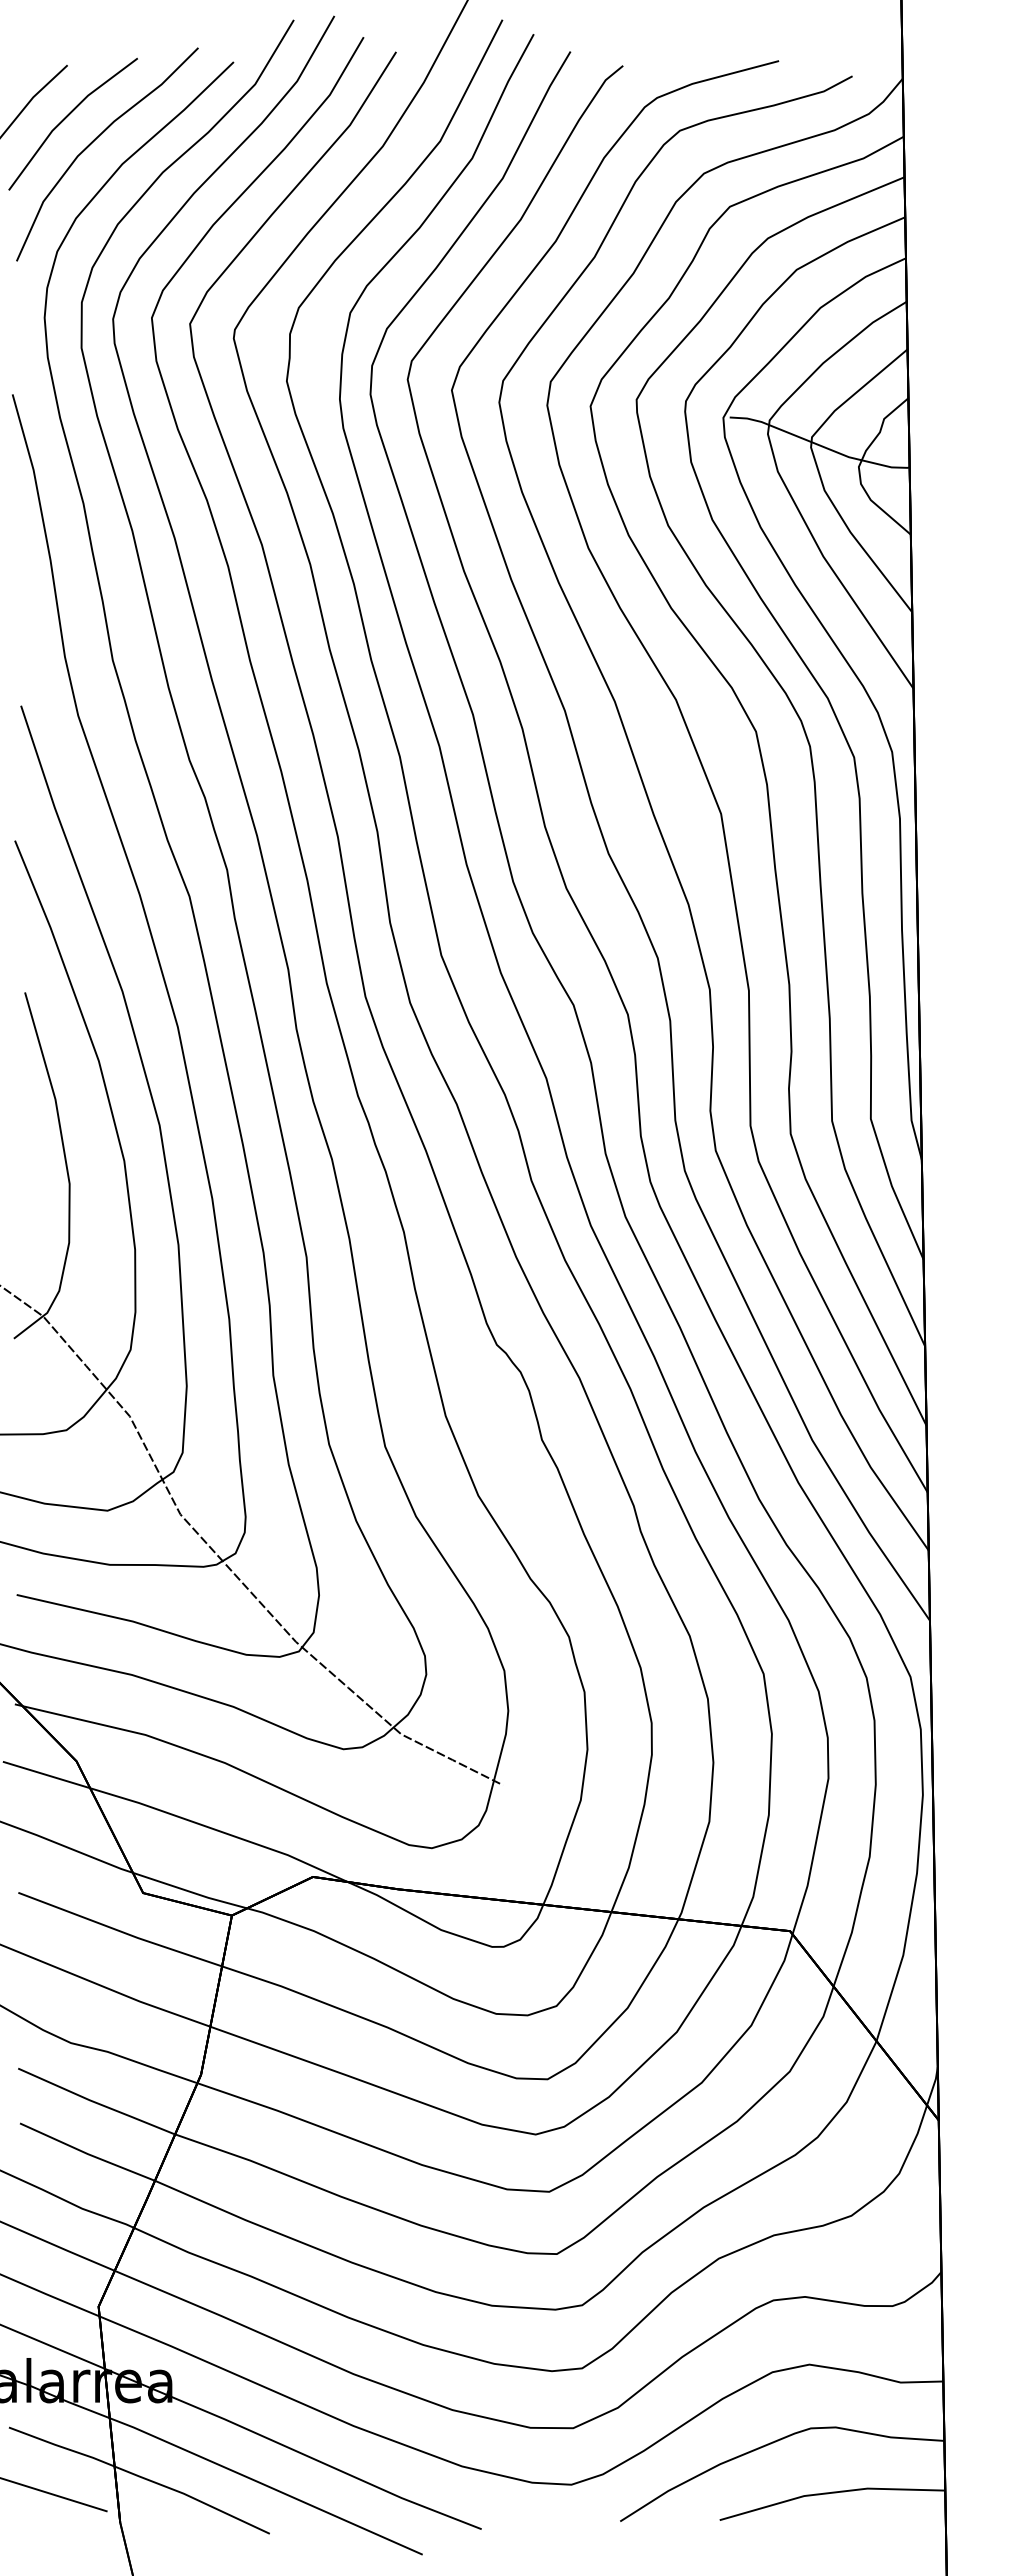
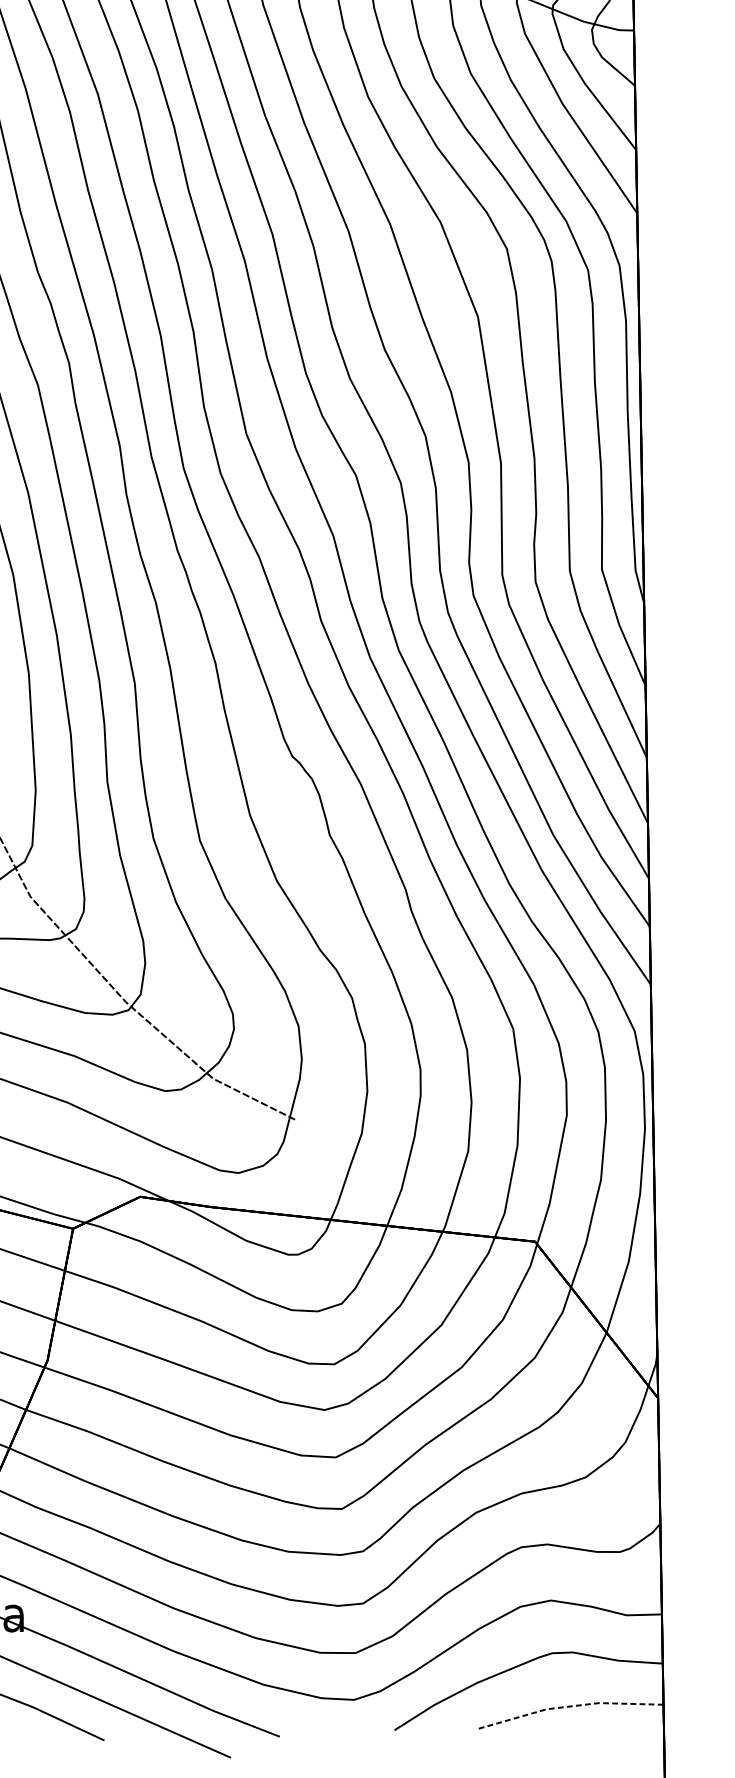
line: (830, 2492) -> (568, 1706), solid -> dashed

